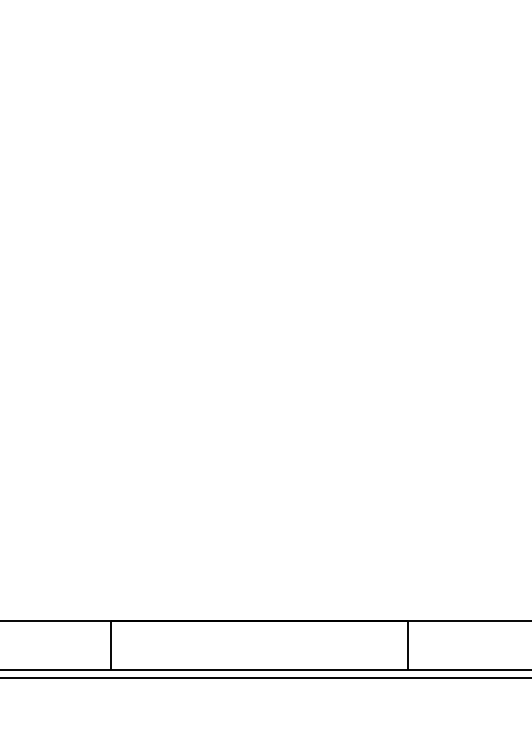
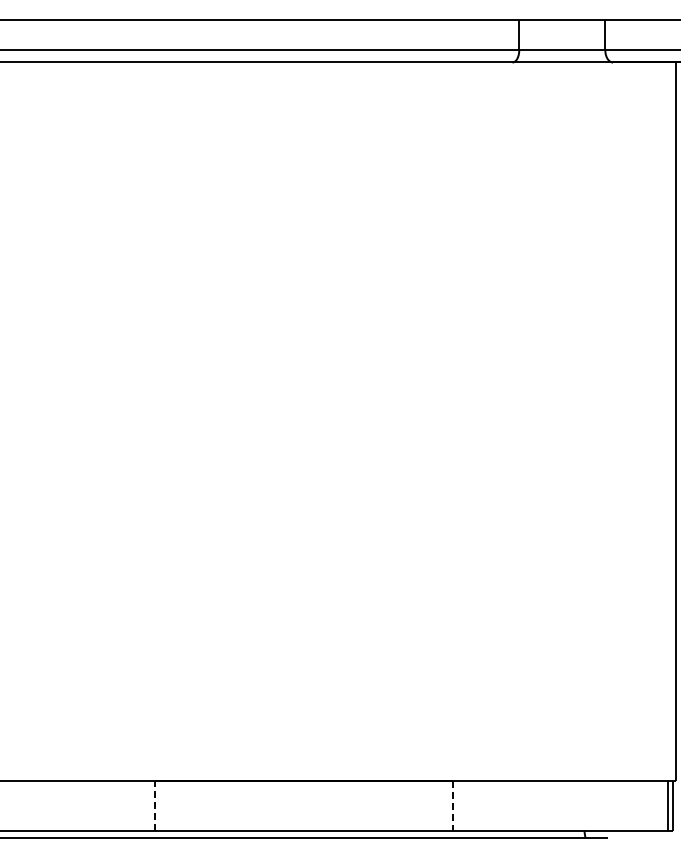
line: (111, 645) -> (155, 805), solid -> dashed
line: (408, 645) -> (452, 805), solid -> dashed

